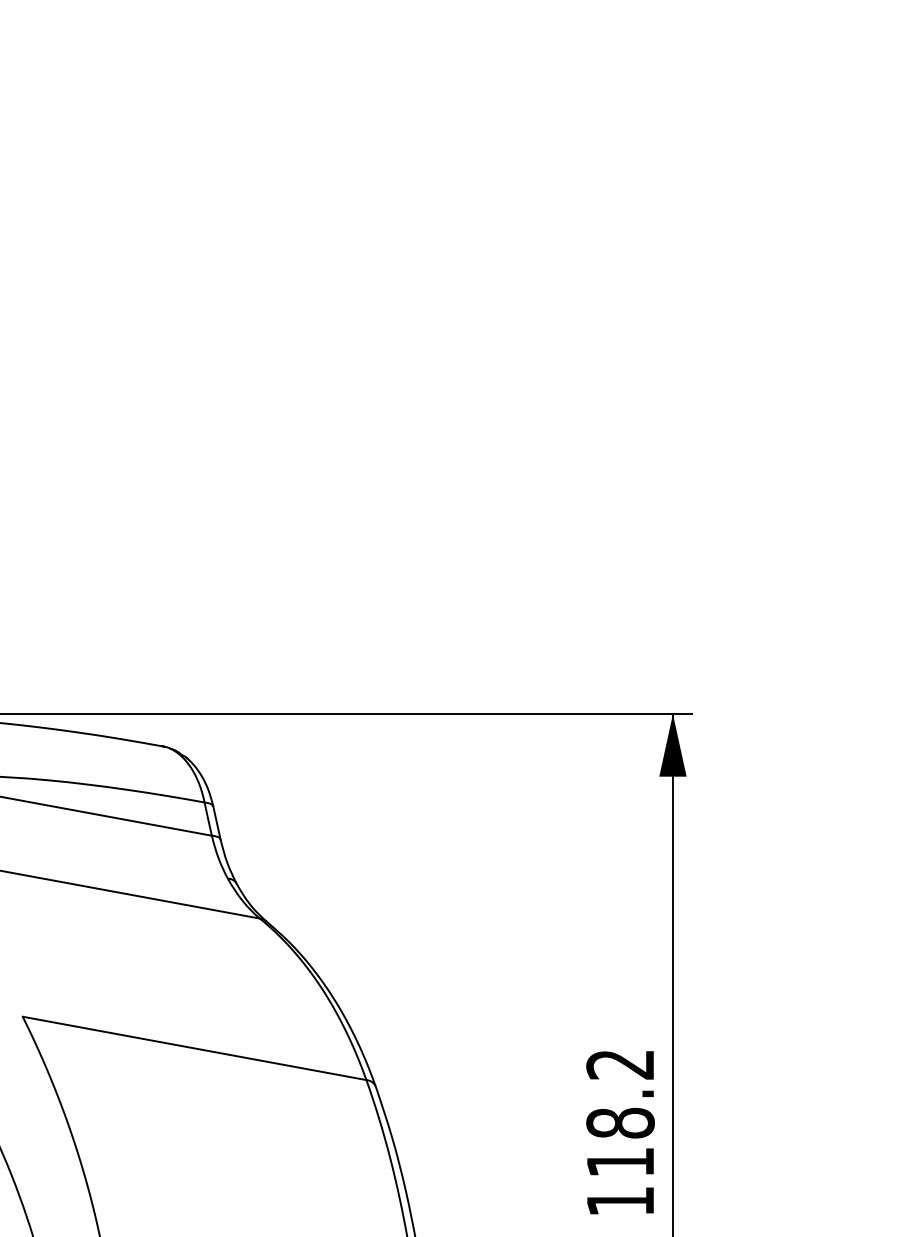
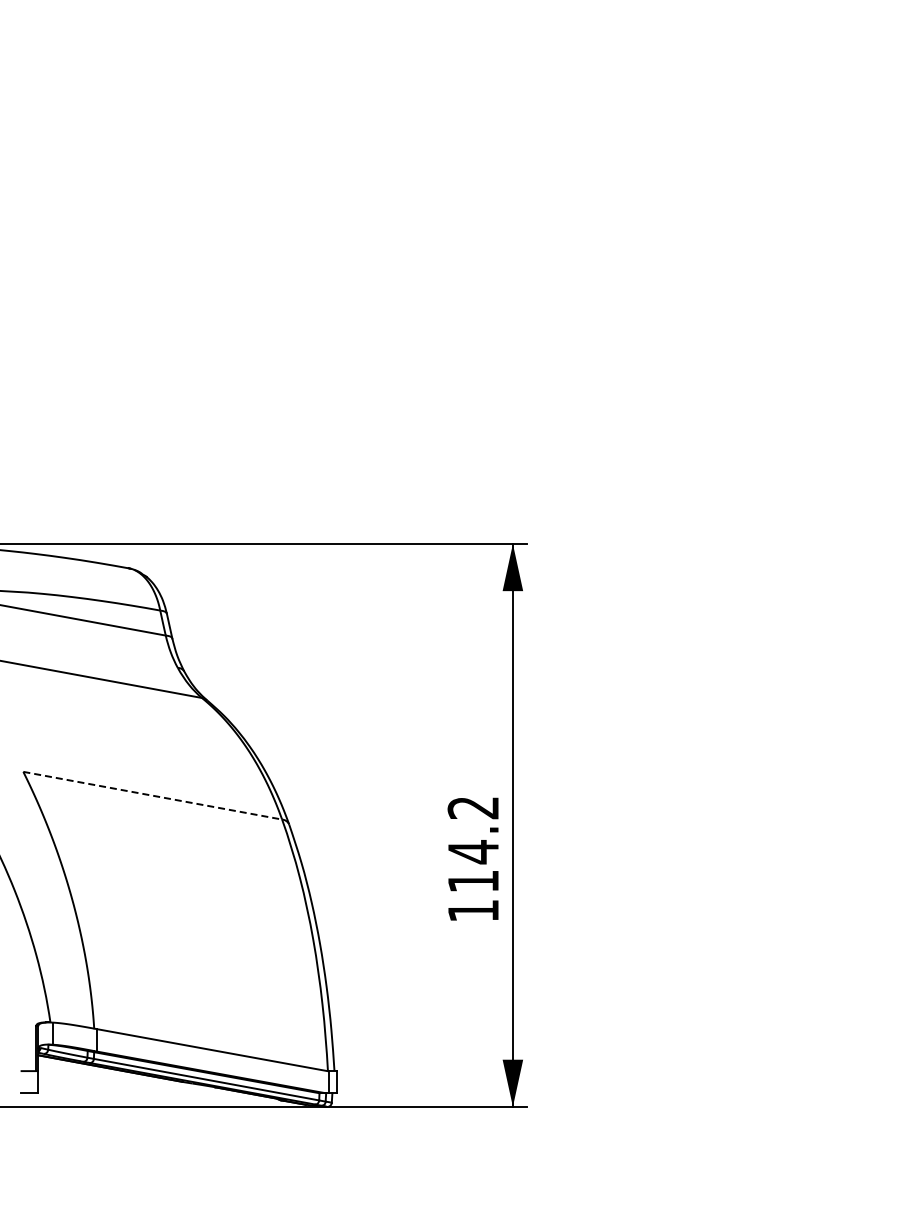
line: (194, 1048) -> (152, 795), solid -> dashed
text: (620, 1123) -> (473, 852), 118.2 -> 114.2

